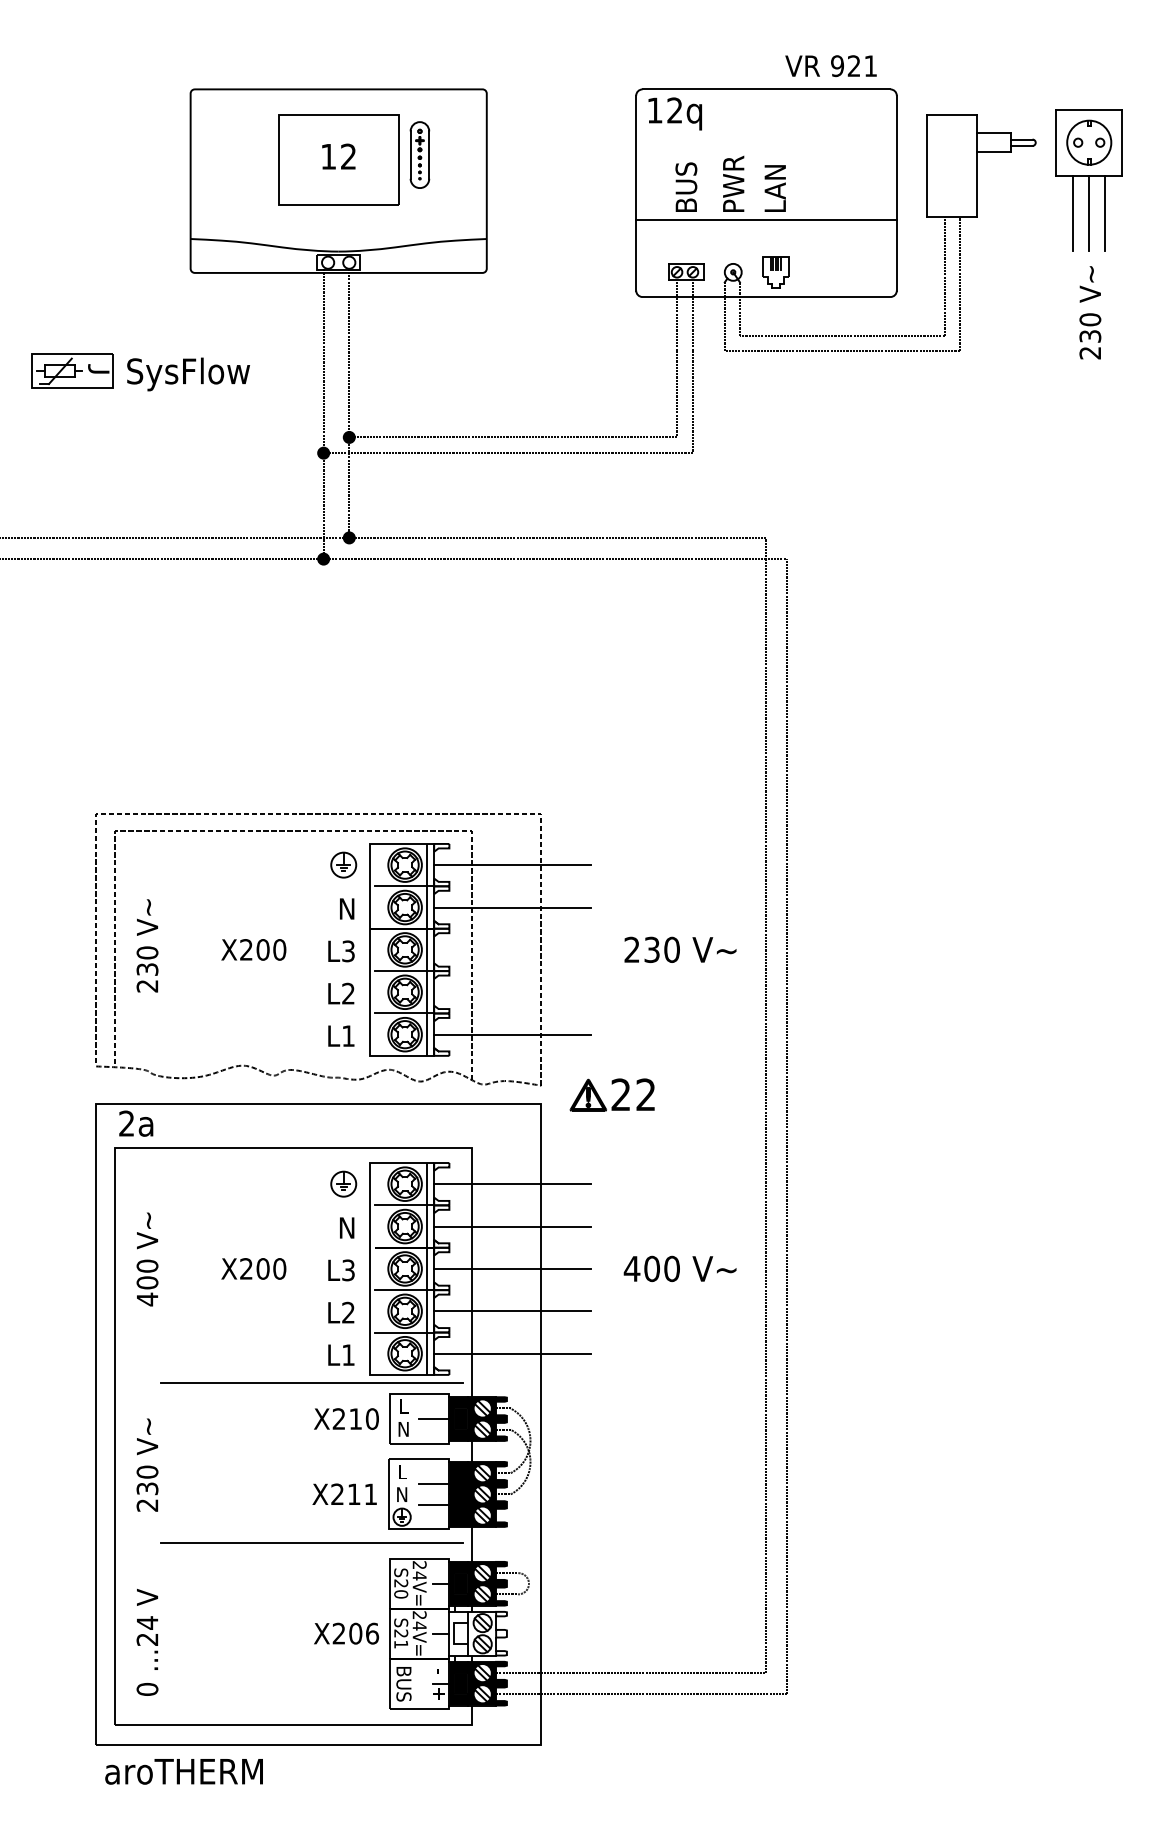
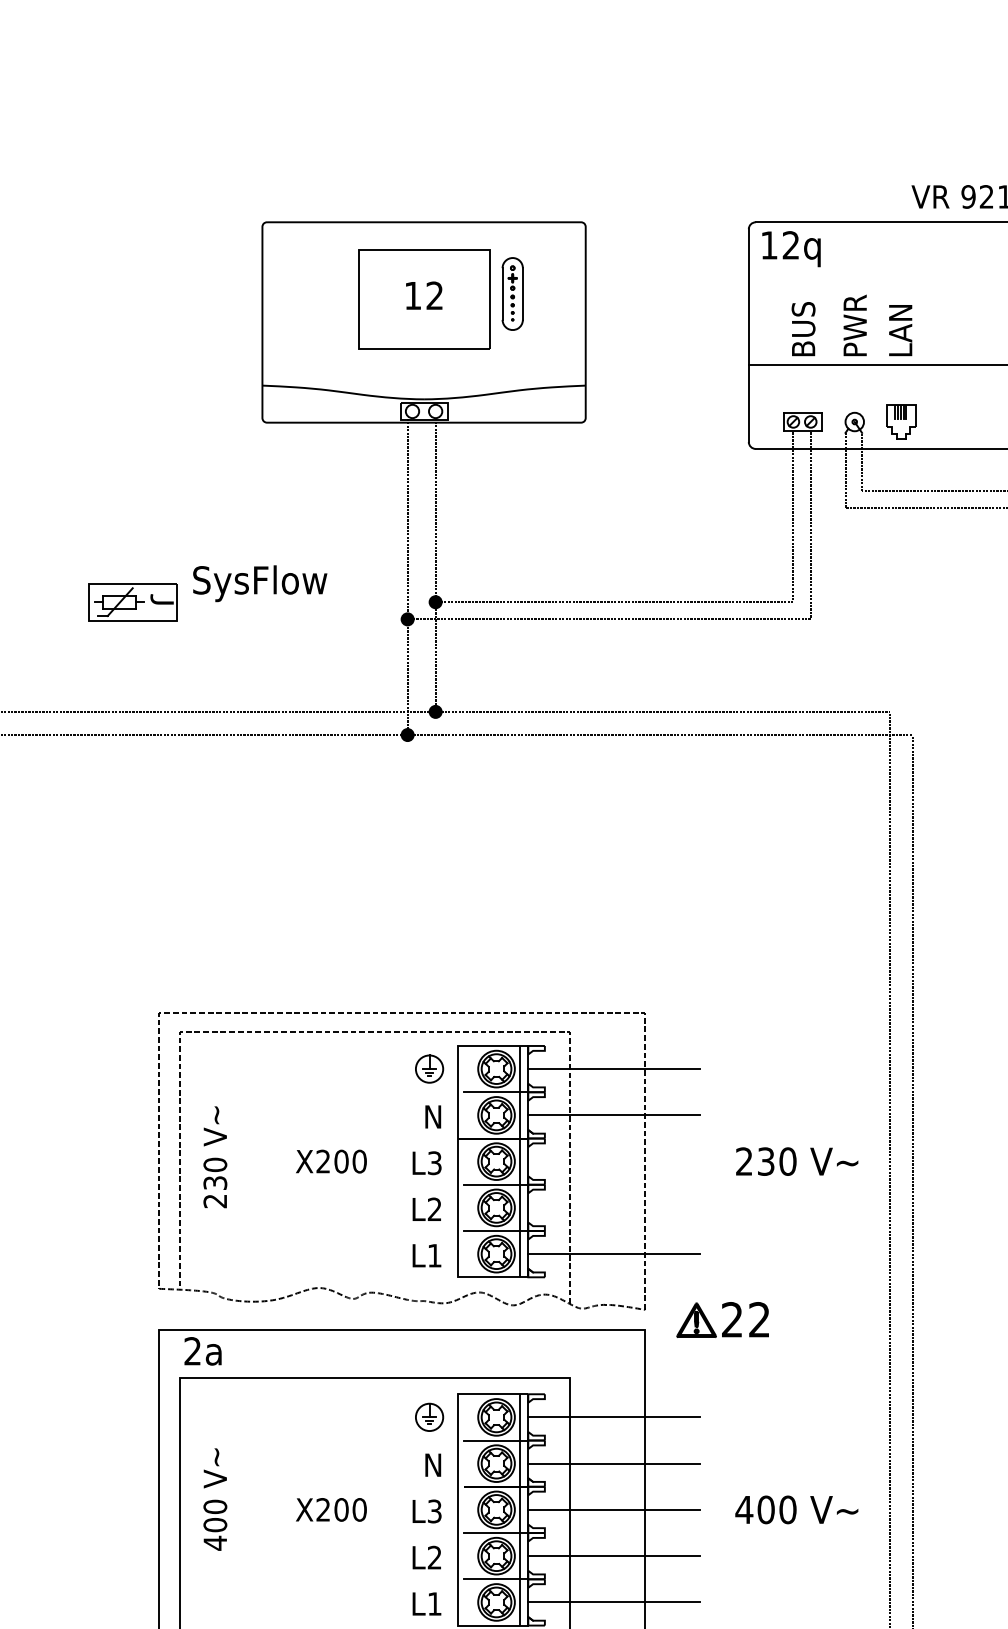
part: (72, 370) -> (133, 601), moved
text: (188, 374) -> (260, 583), moved

